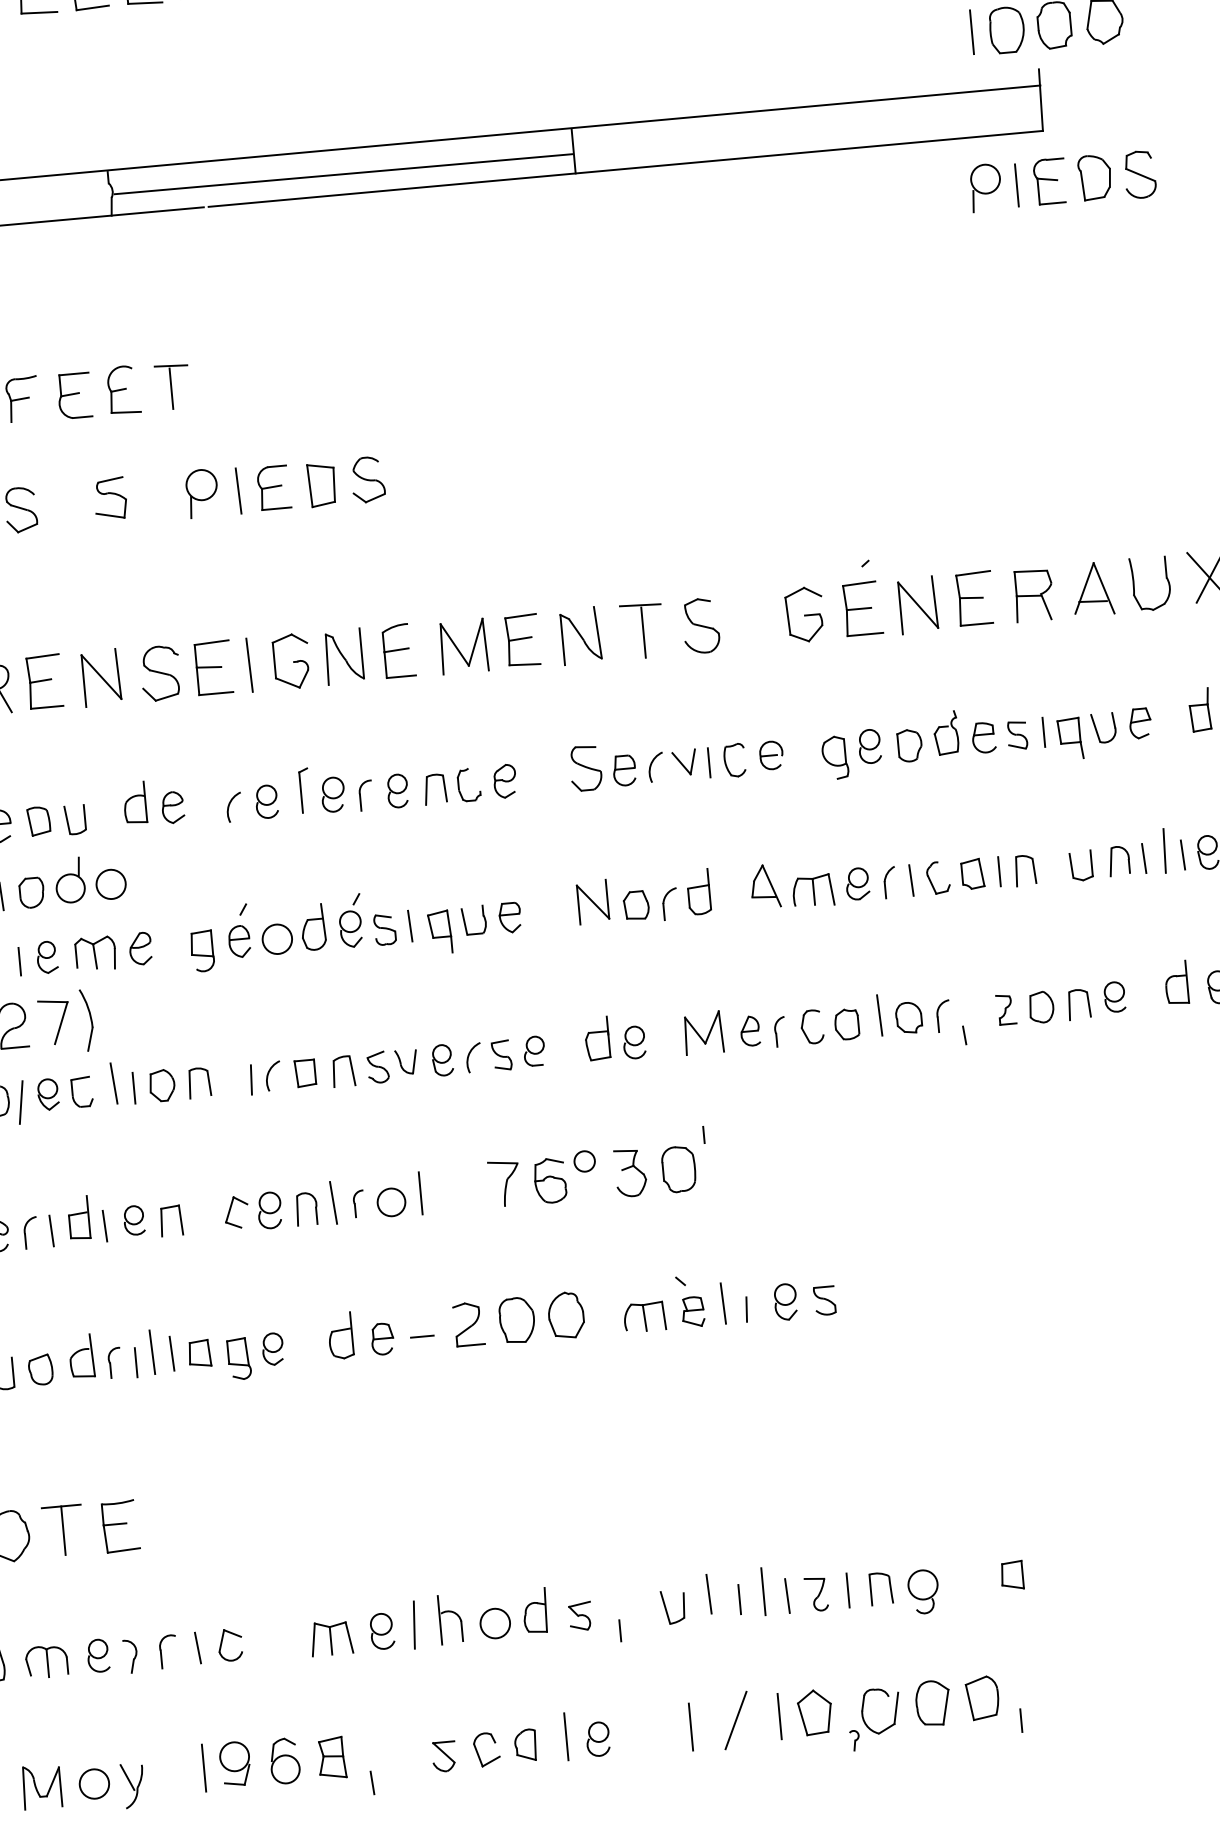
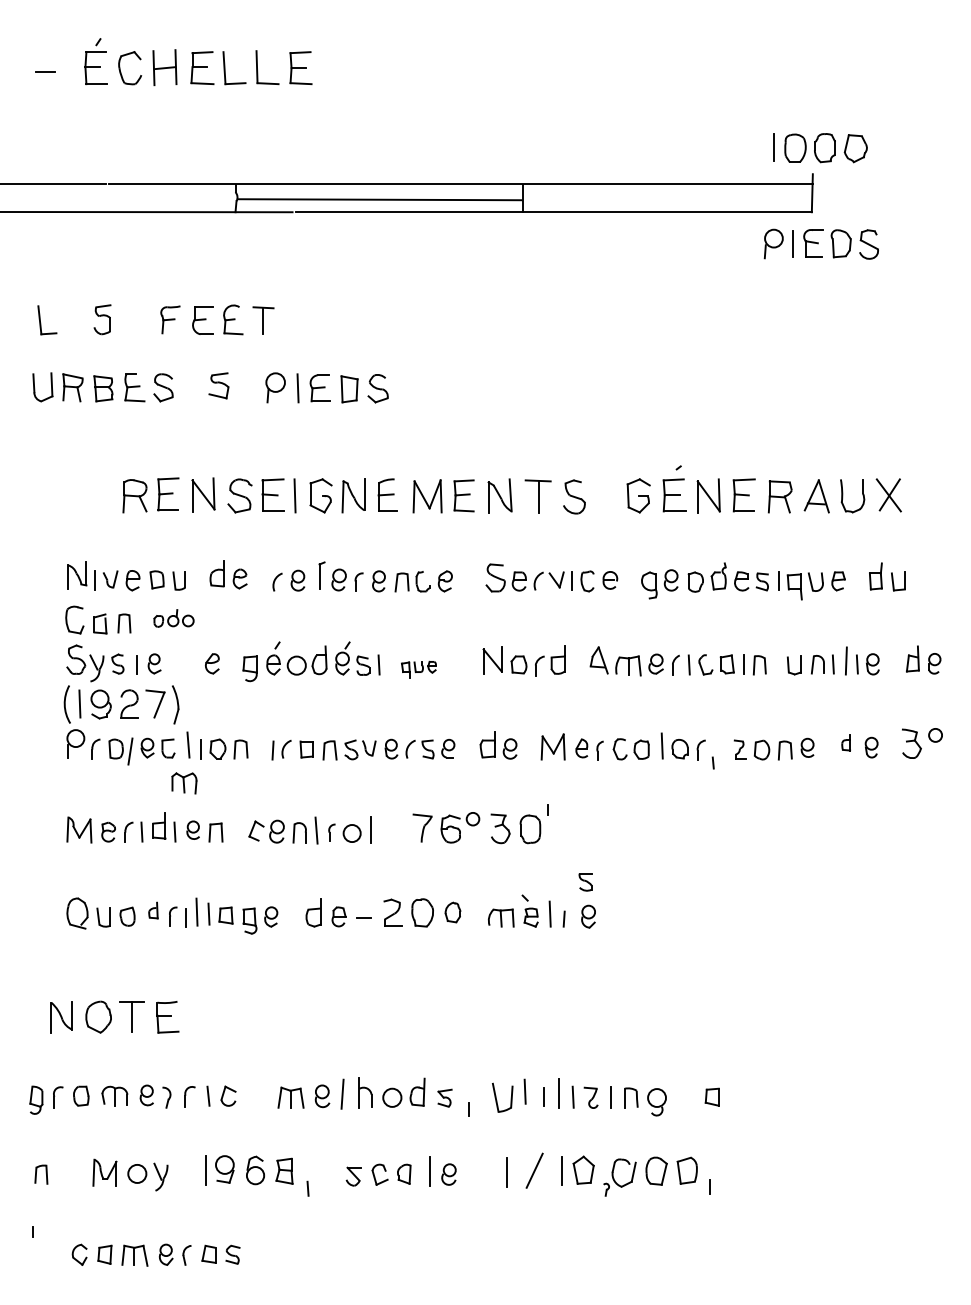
part: (71, 881) -> (173, 618), size x0.6
part: (474, 927) -> (418, 669), size x0.6
part: (95, 953) -> (184, 783), moved
part: (1175, 982) -> (845, 742), size x0.6
part: (824, 1301) -> (585, 882), moved
part: (565, 1315) -> (452, 912), size x0.7
part: (81, 1356) -> (153, 910), size x0.6
part: (673, 1606) -> (502, 1097), size x1.4

